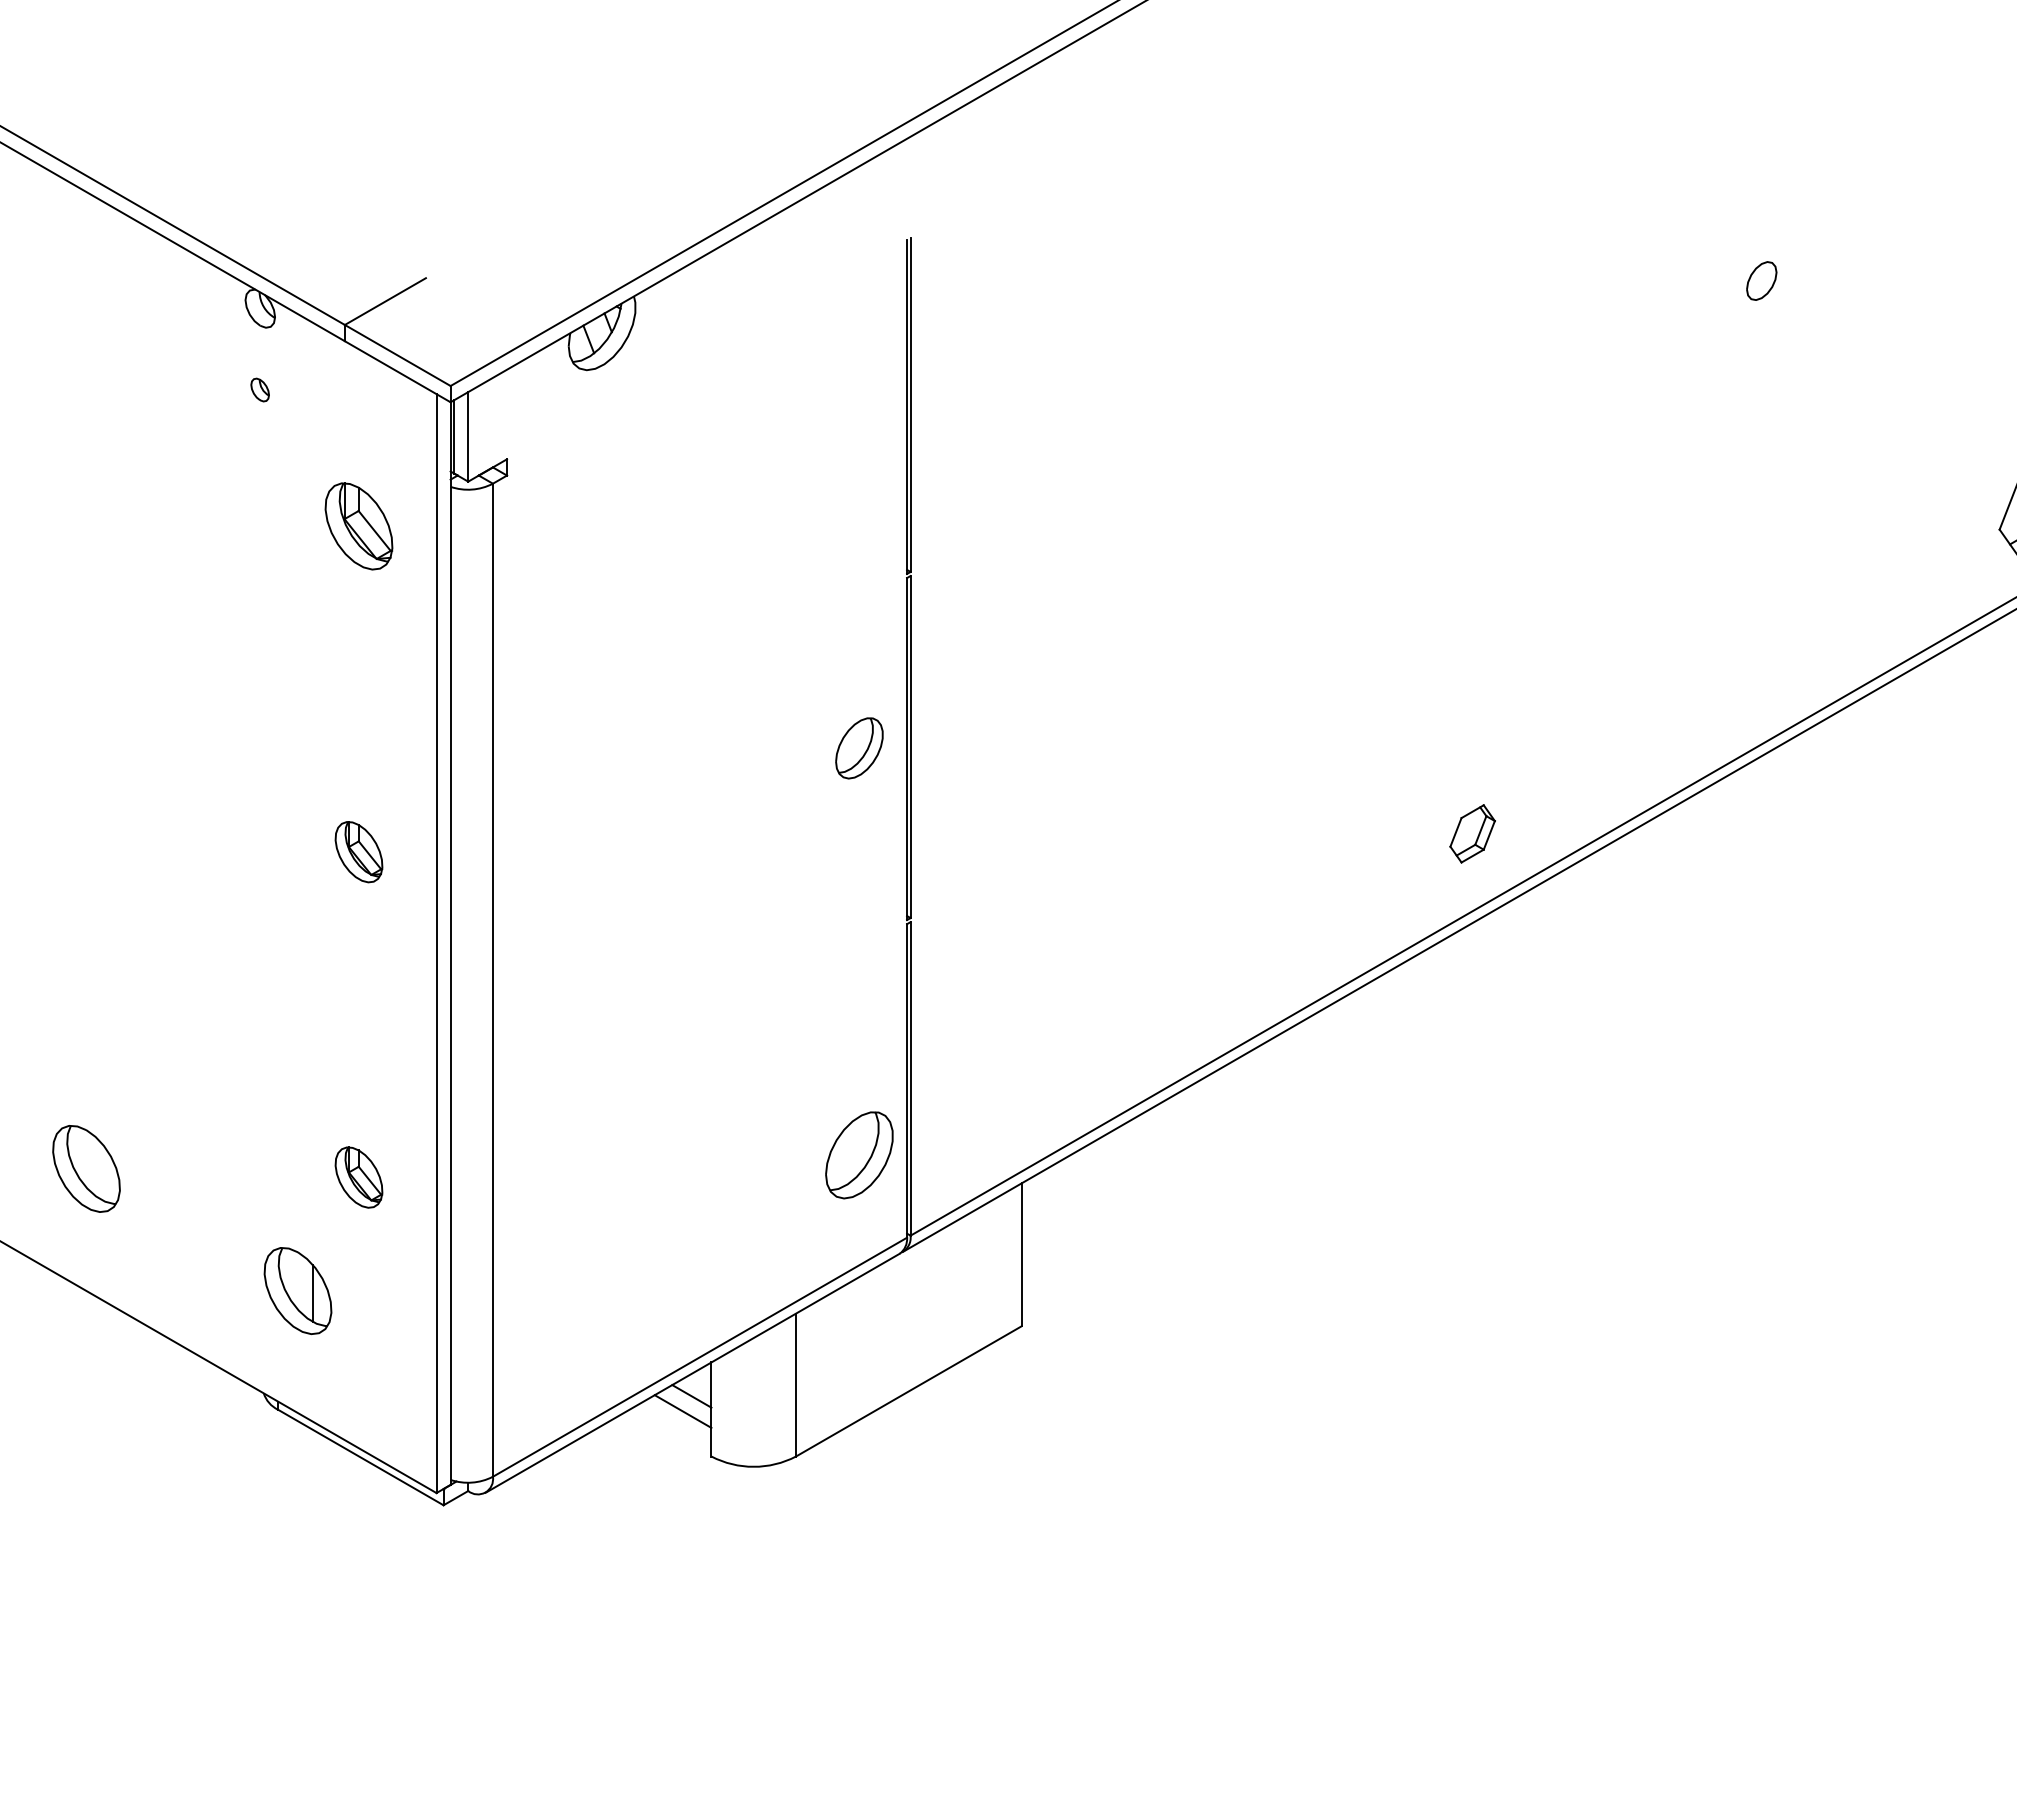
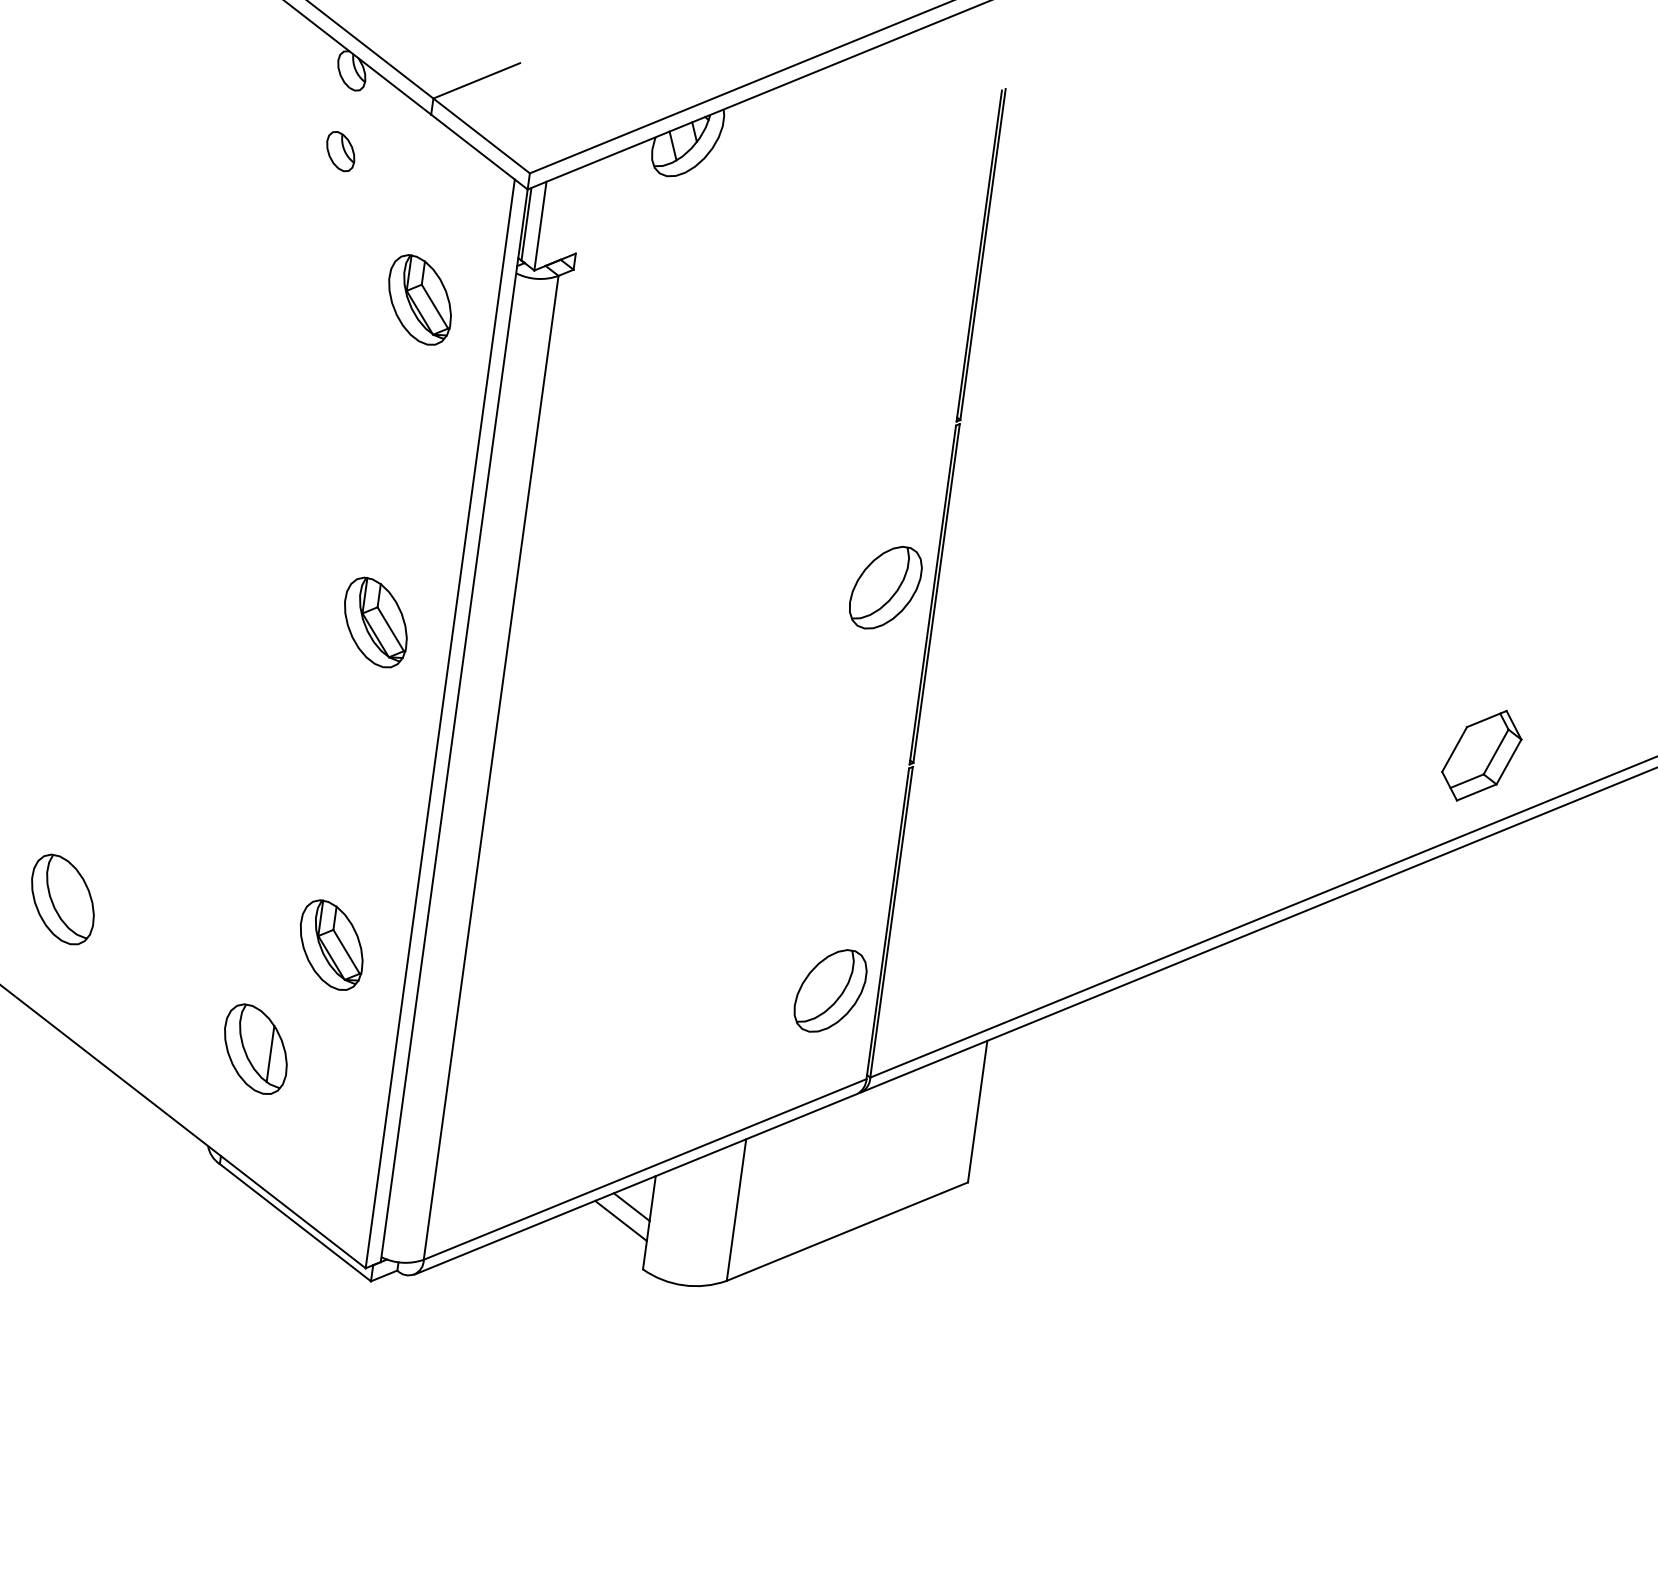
part: (259, 389) -> (340, 150), size x1.67
part: (859, 748) -> (885, 587), size x1.43
part: (1472, 833) -> (1481, 755), size x1.67
part: (358, 852) -> (375, 623), size x1.43
part: (358, 1177) -> (331, 945), size x1.43

